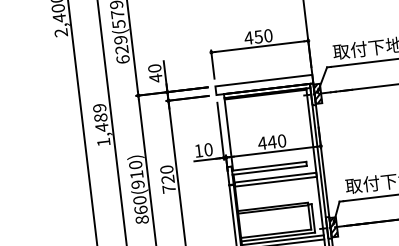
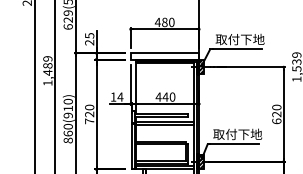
text: (257, 35) -> (164, 21), 450 -> 480
text: (155, 73) -> (89, 39), 40 -> 25
text: (208, 148) -> (120, 96), 10 -> 14

